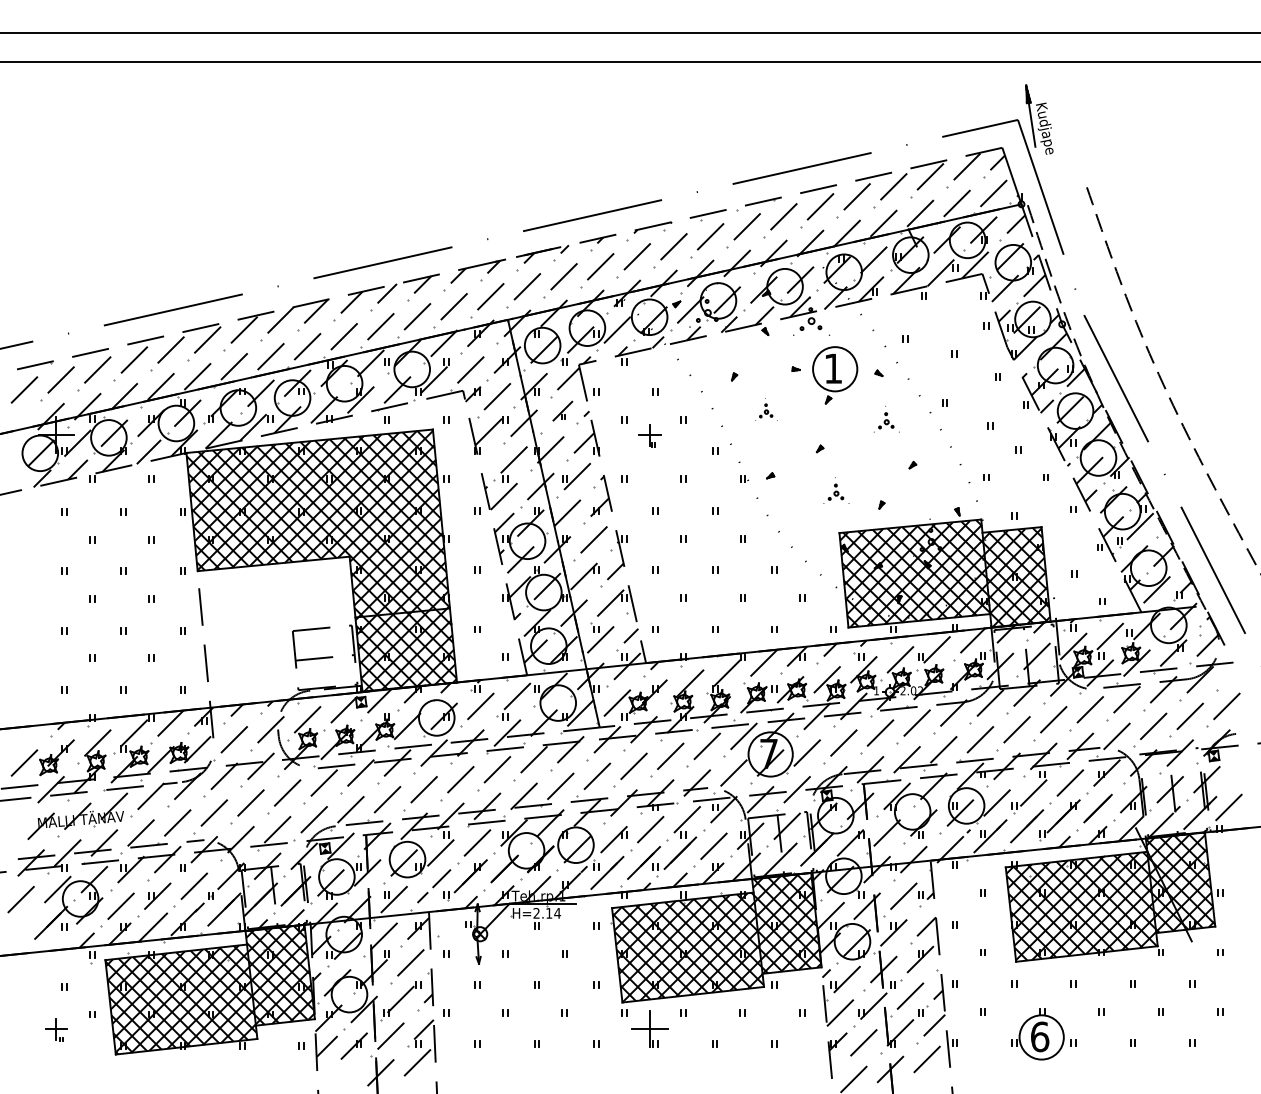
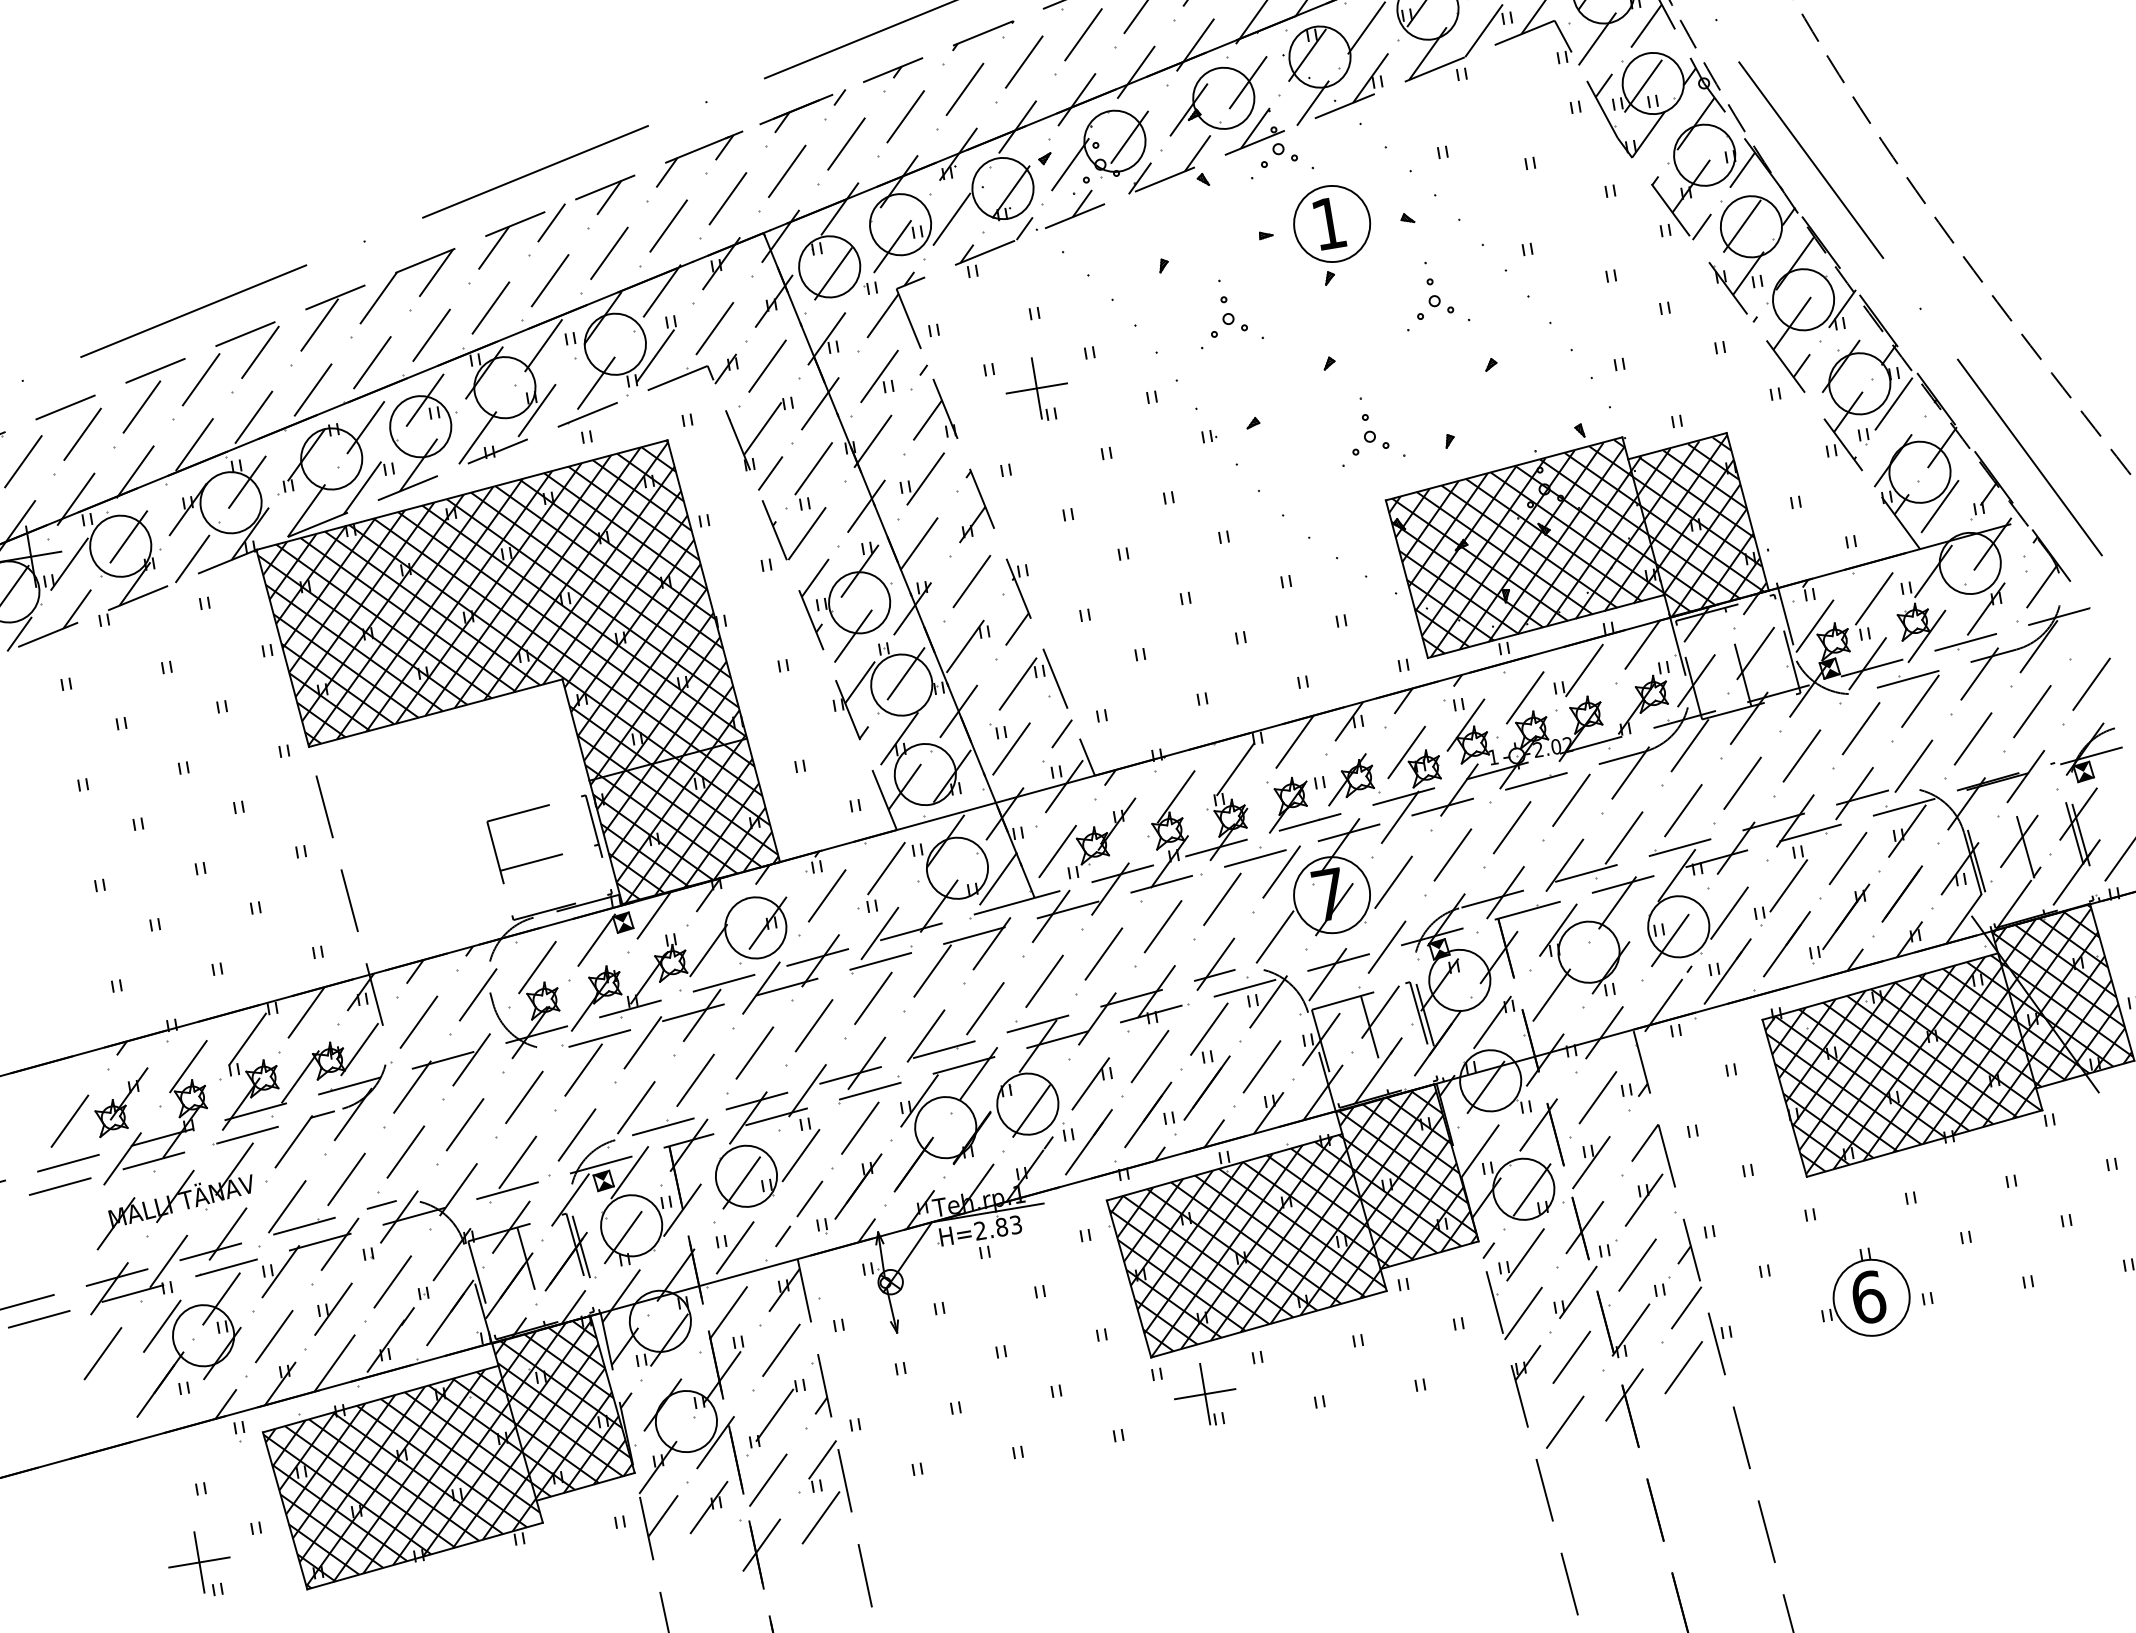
part: (766, 409) -> (1227, 311), size x1.67
part: (560, 412) -> (878, 375), size x1.67
part: (886, 419) -> (1433, 294), size x1.43
part: (649, 435) -> (1036, 388), size x1.67
line: (488, 458) -> (769, 473), added
part: (836, 490) -> (1368, 429), size x1.43
text: (553, 912) -> (1008, 1224), H=2.14 -> H=2.83
part: (56, 1029) -> (199, 1563), size x1.67

